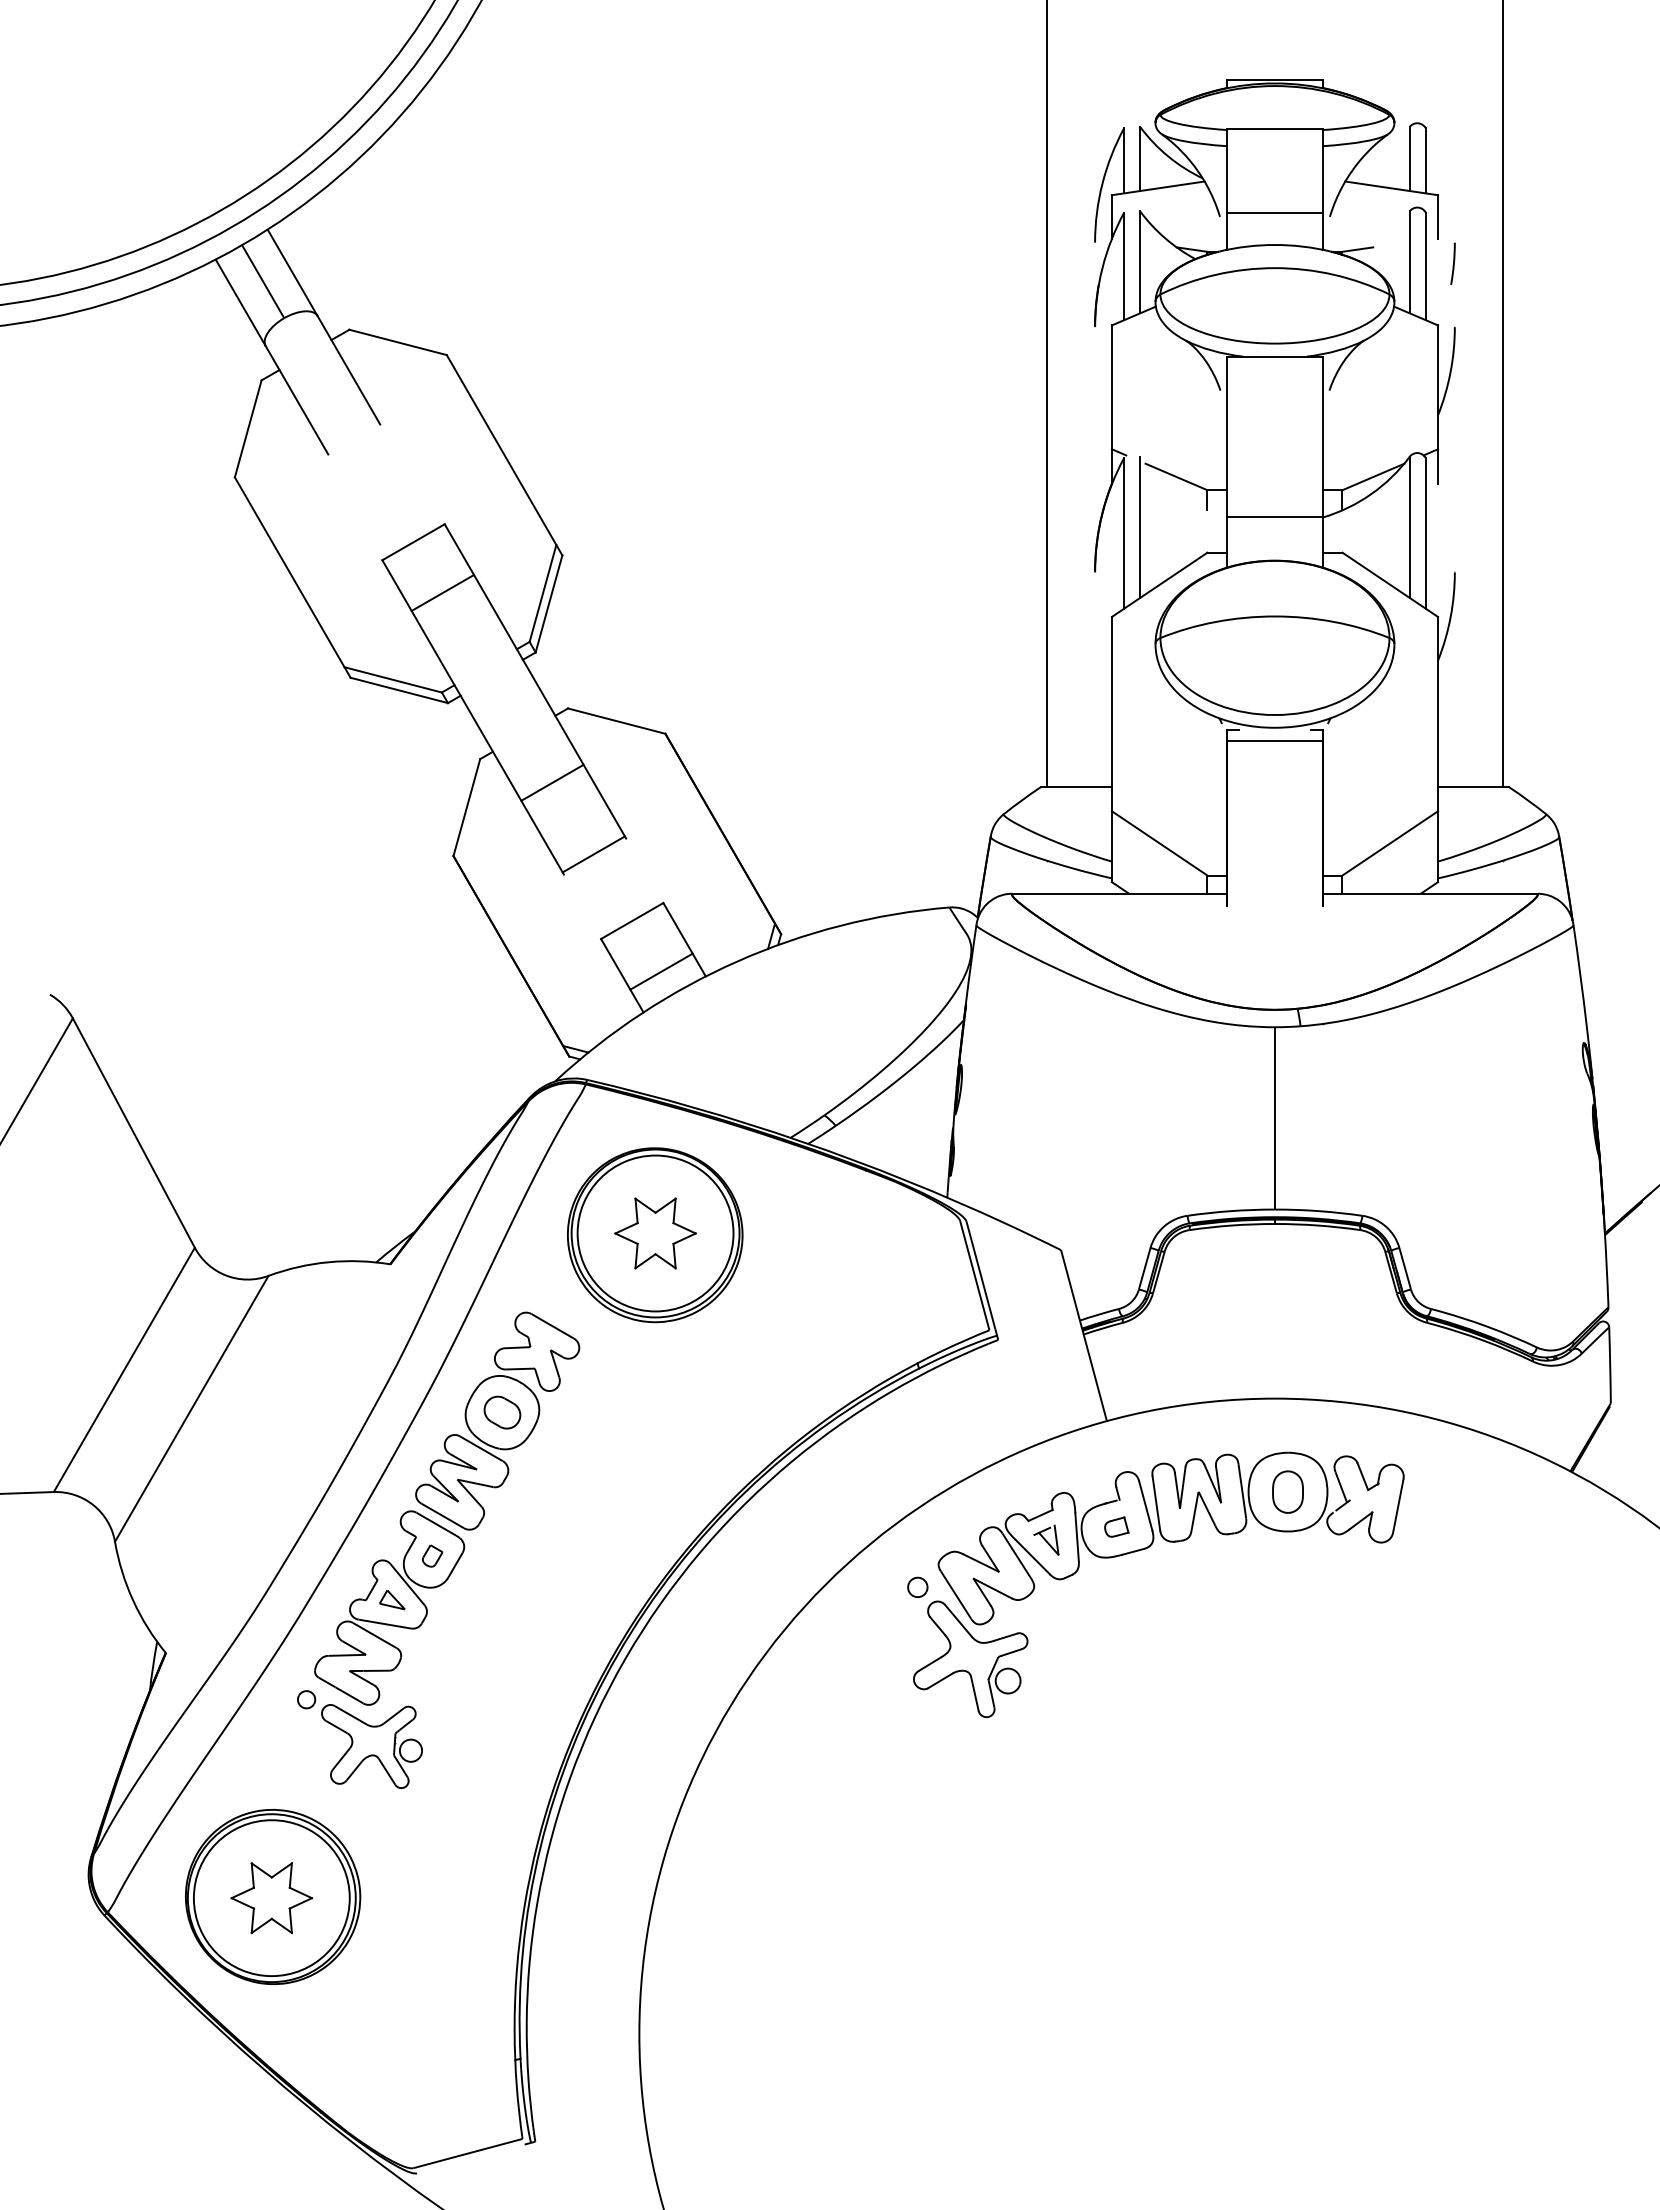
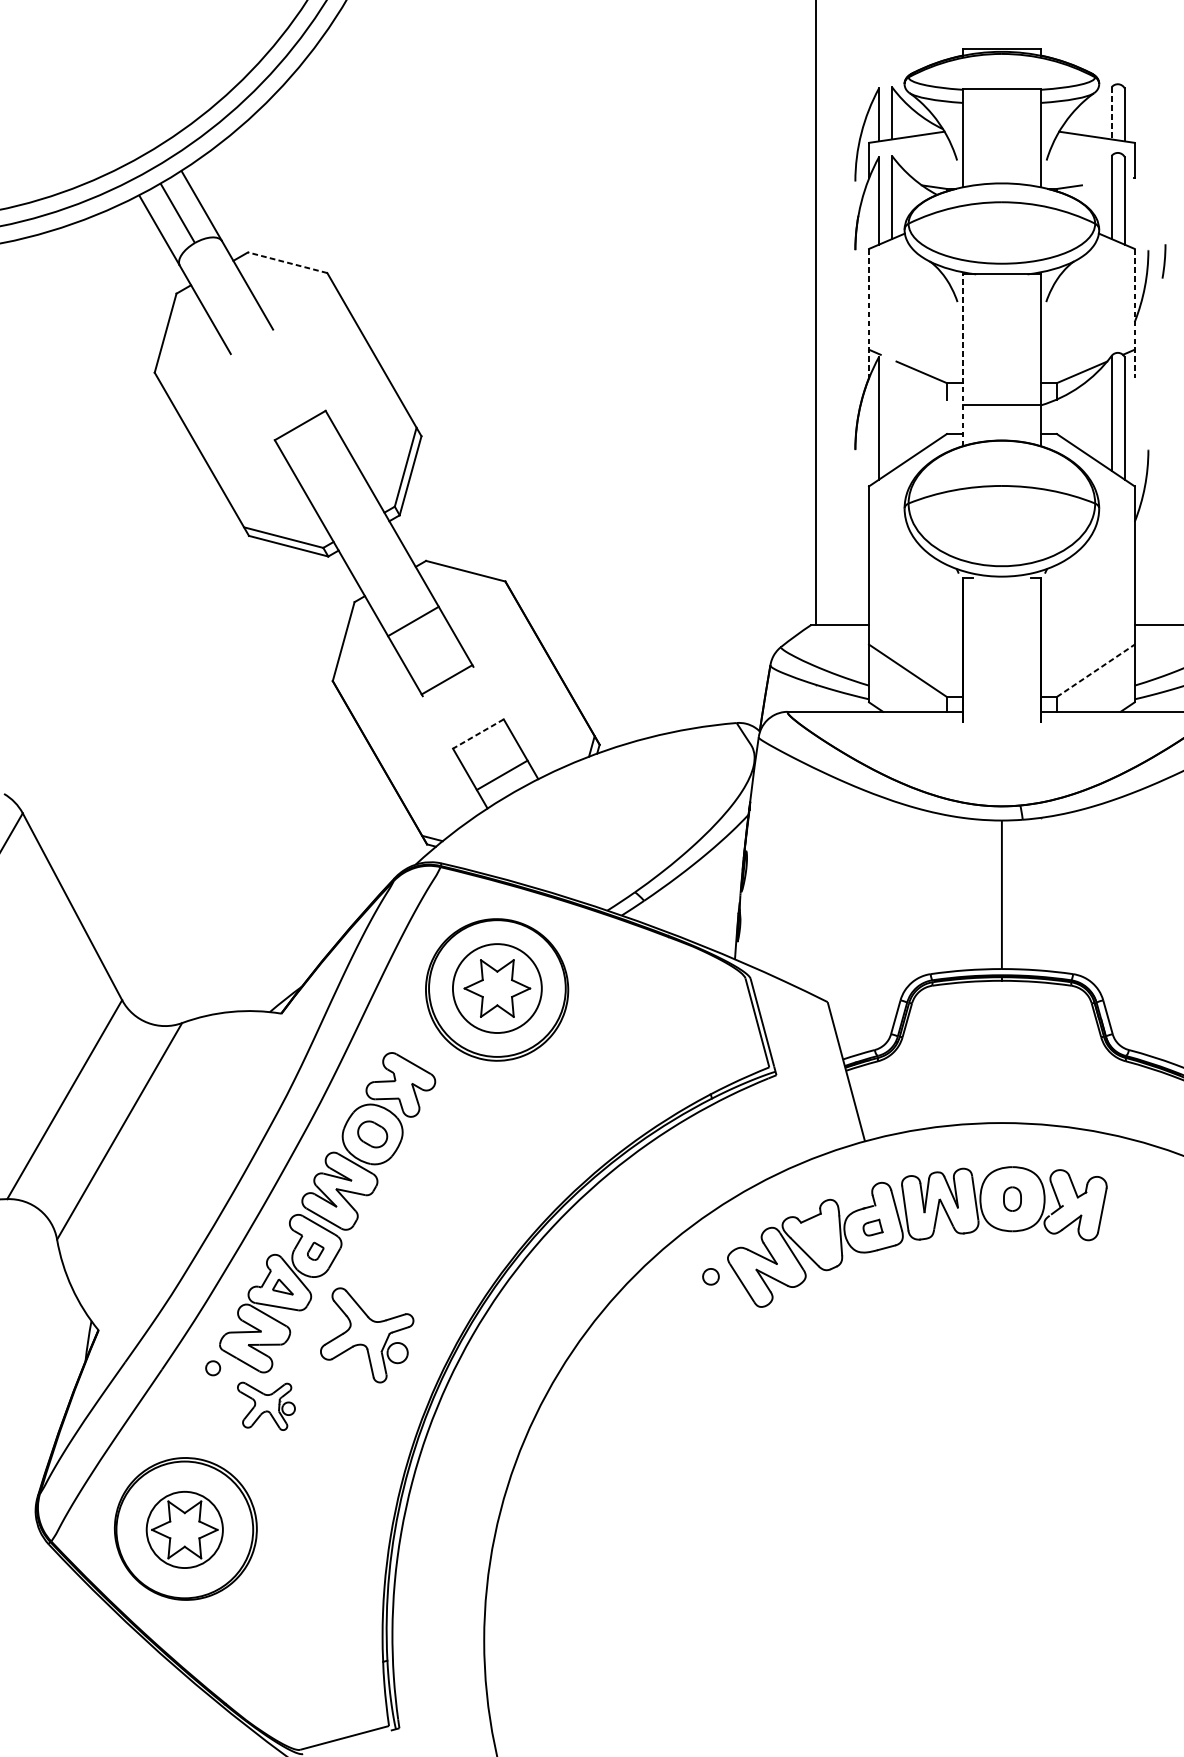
line: (1409, 159) -> (1111, 113), solid -> dashed
line: (1274, 213) -> (1001, 157), removed
line: (1453, 263) -> (1164, 261), moved
line: (397, 342) -> (287, 262), solid -> dashed
line: (1111, 405) -> (868, 314), solid -> dashed
line: (1438, 405) -> (1135, 314), solid -> dashed
line: (1227, 461) -> (963, 359), solid -> dashed
line: (1140, 526) -> (892, 412), removed
line: (442, 592) -> (323, 466), removed
line: (1274, 740) -> (1001, 586), removed
line: (1390, 843) -> (1095, 670), solid -> dashed
line: (632, 921) -> (478, 734), solid -> dashed
circle: (655, 1233) -> (497, 988), size x0.7
part: (1287, 1491) -> (1012, 1198), size x0.7
part: (1046, 1539) -> (815, 1237), removed
part: (970, 1659) -> (367, 1335), moved
part: (371, 1746) -> (266, 1406), size x0.7
circle: (271, 1898) -> (184, 1530), size x0.6

